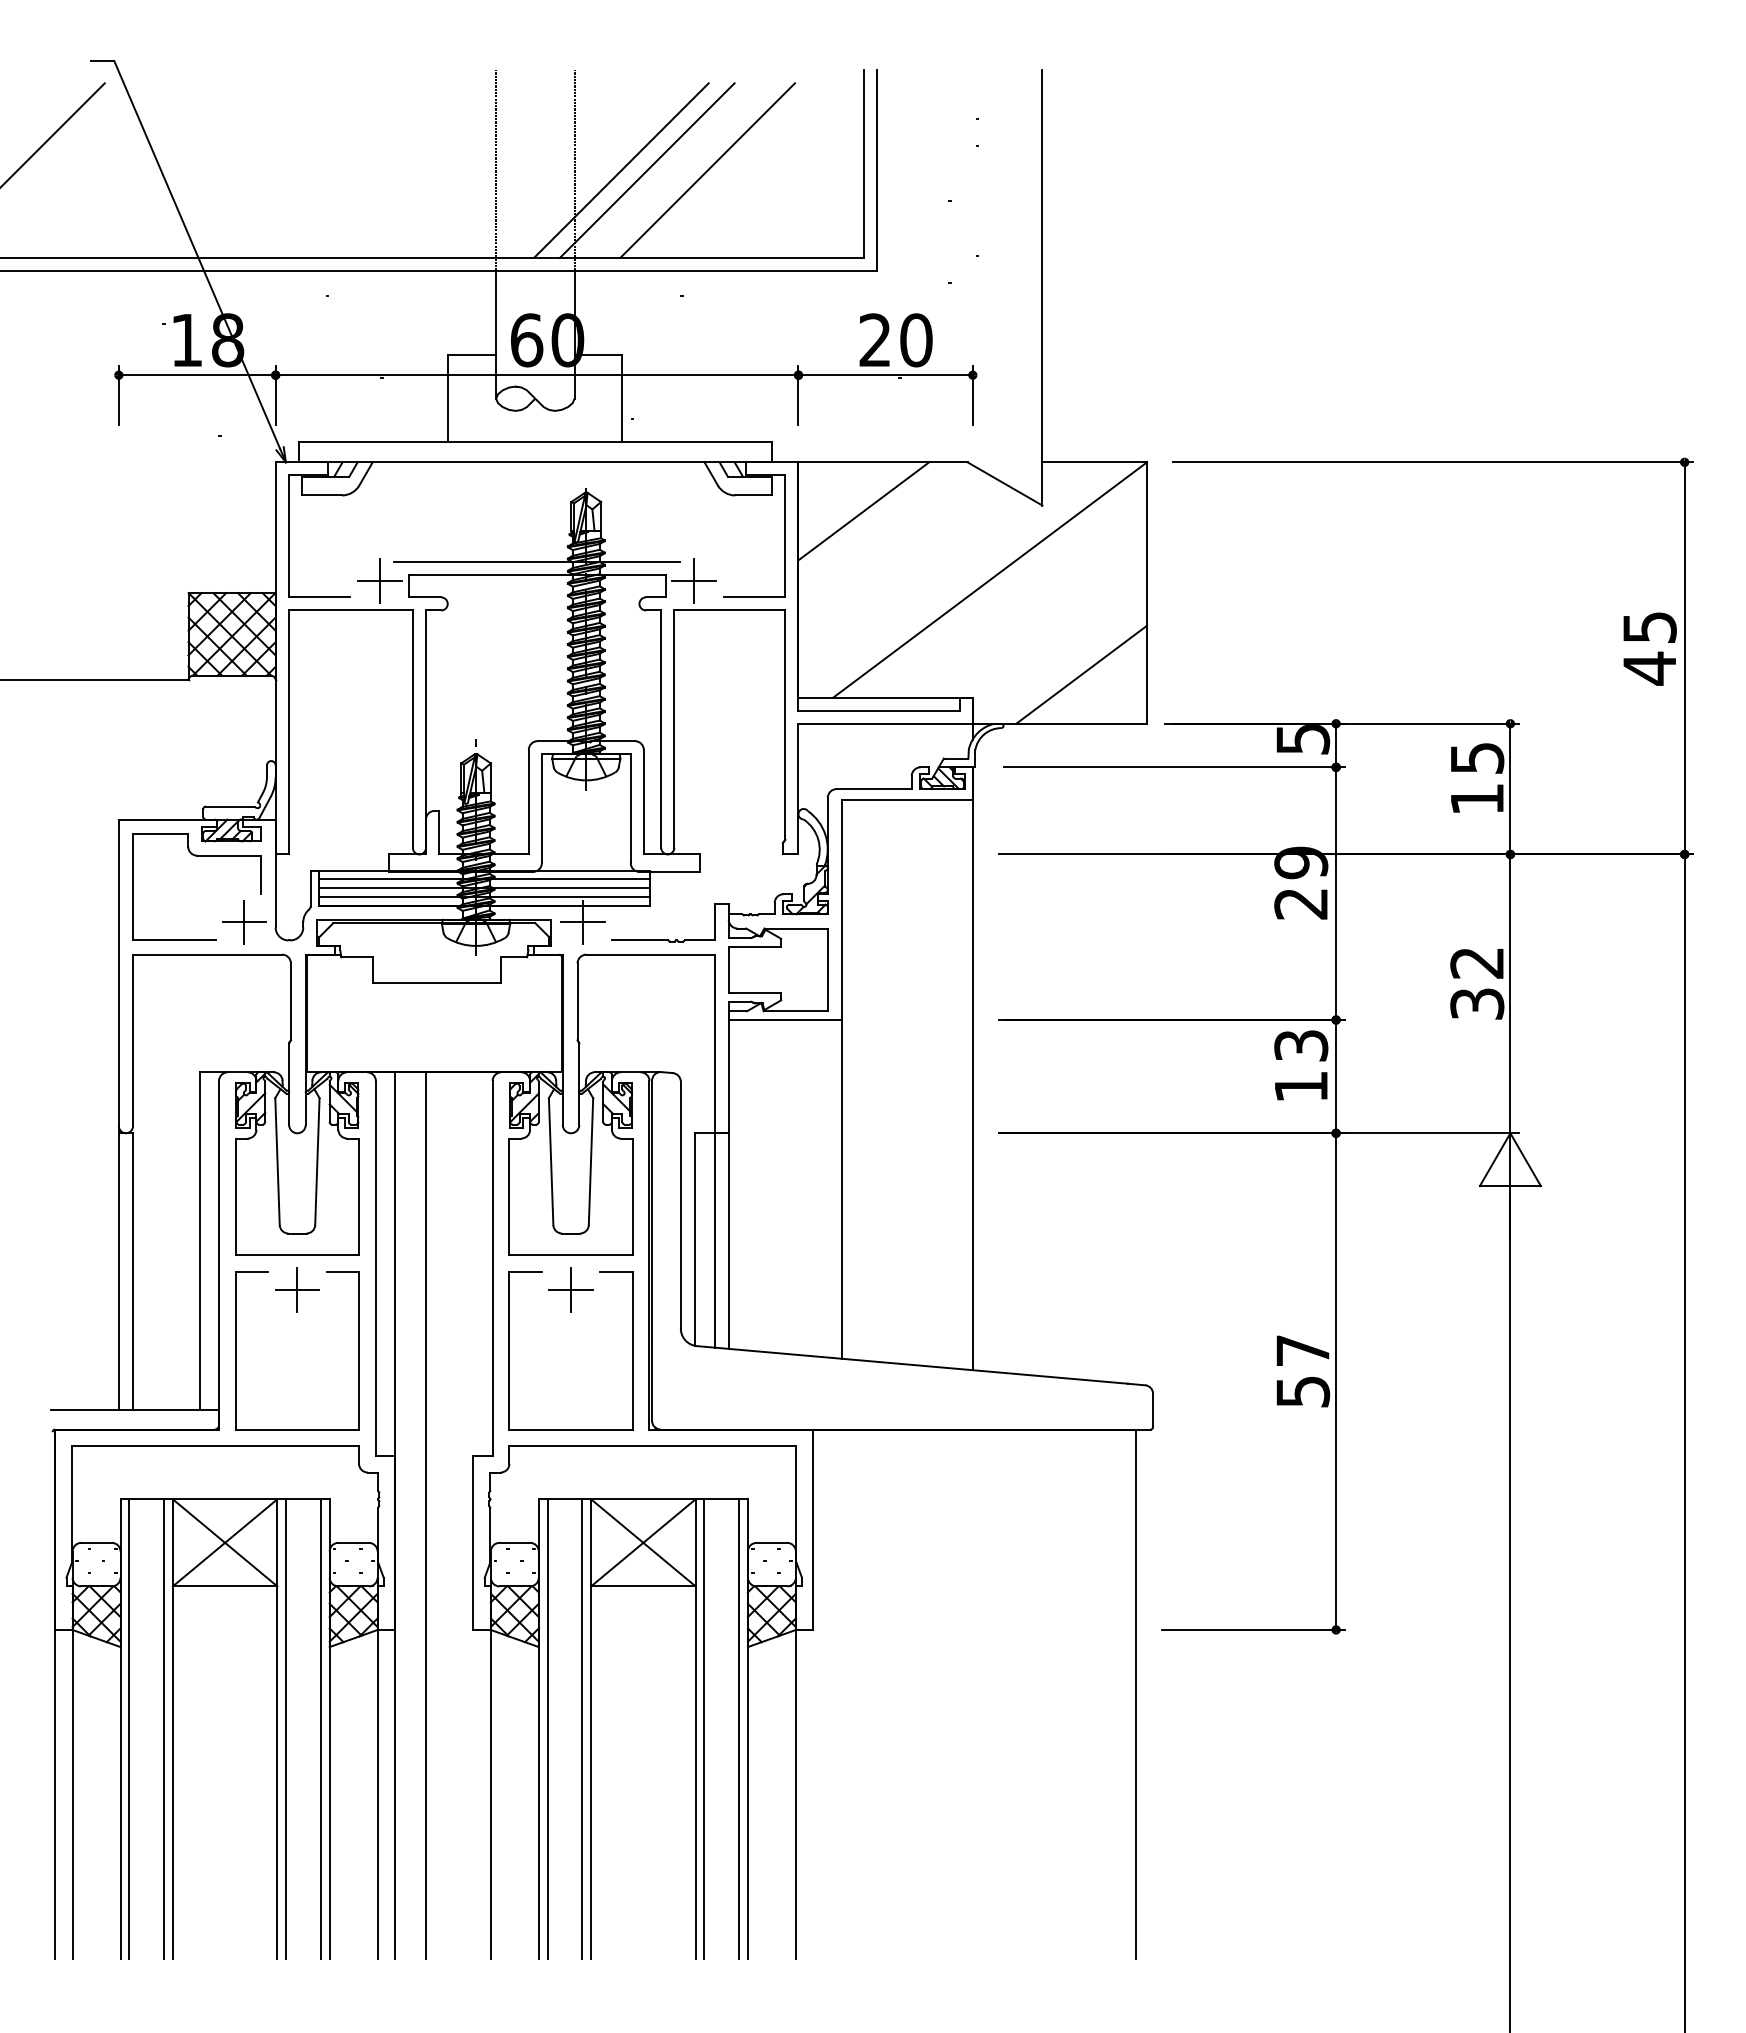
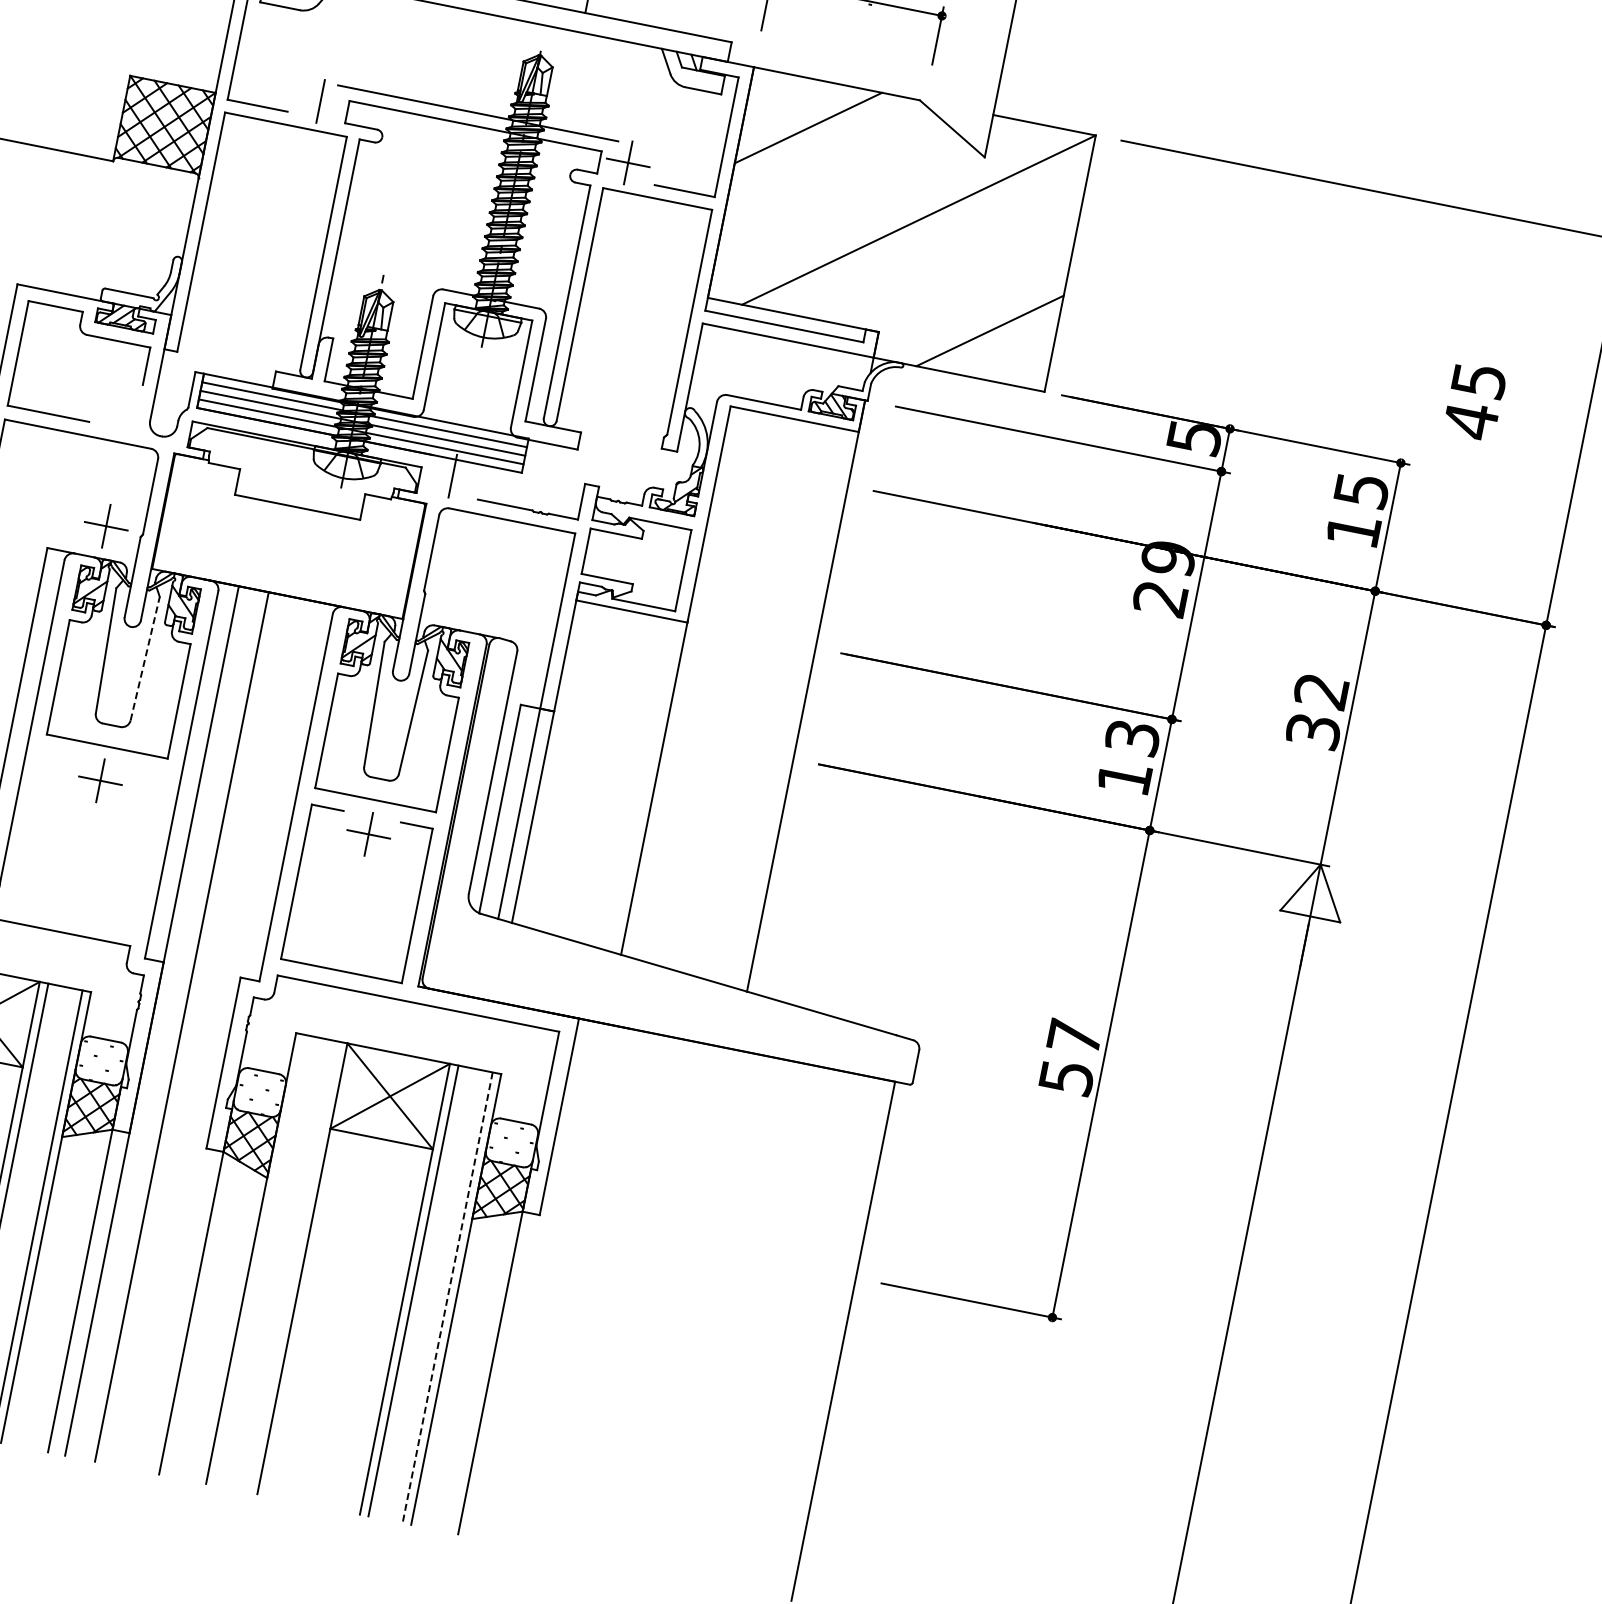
line: (380, 580) -> (320, 101), removed
text: (1649, 648) -> (1474, 401), moved
part: (244, 922) -> (106, 526), moved
line: (583, 922) -> (453, 476), removed
line: (317, 1161) -> (145, 658), solid -> dashed
part: (236, 1350) -> (28, 828), removed
line: (547, 1728) -> (259, 1259), removed
line: (582, 1728) -> (294, 1266), removed
line: (739, 1729) -> (447, 1298), solid -> dashed

